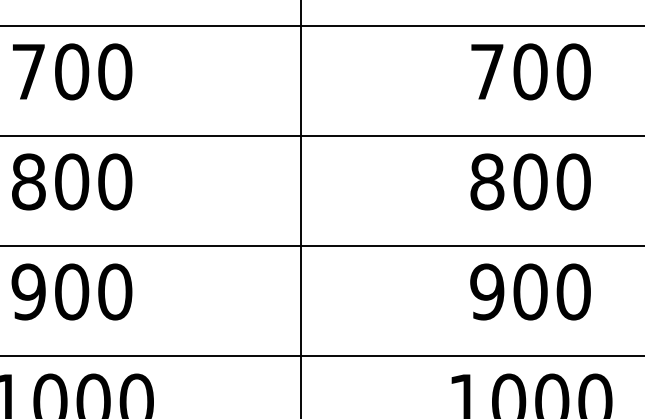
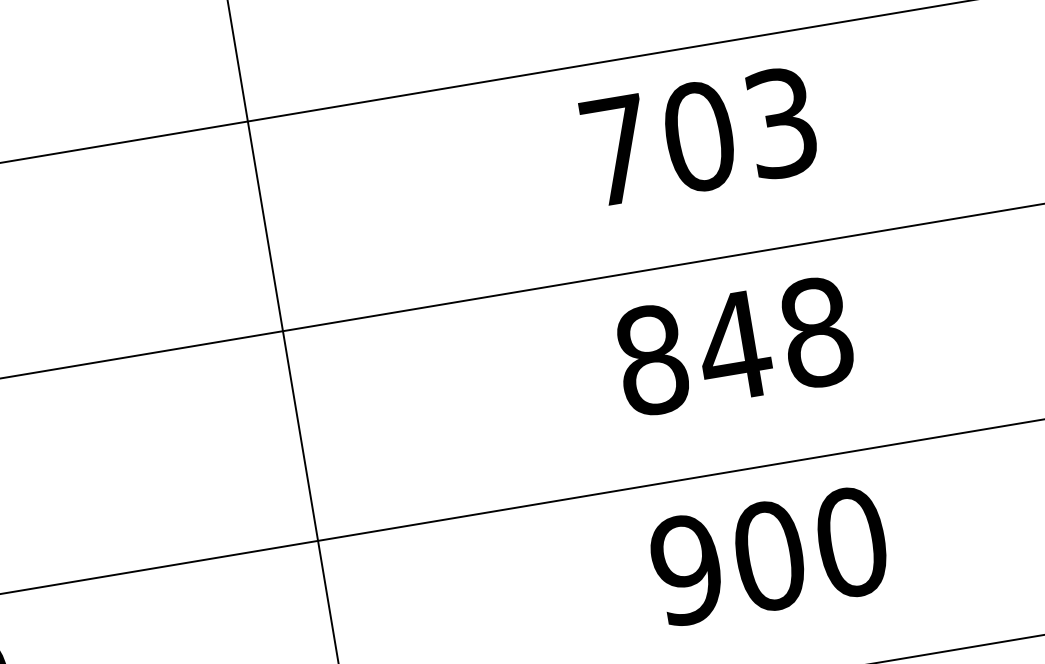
text: (573, 71) -> (781, 122), 700 -> 703
text: (551, 181) -> (774, 338), 800 -> 848

